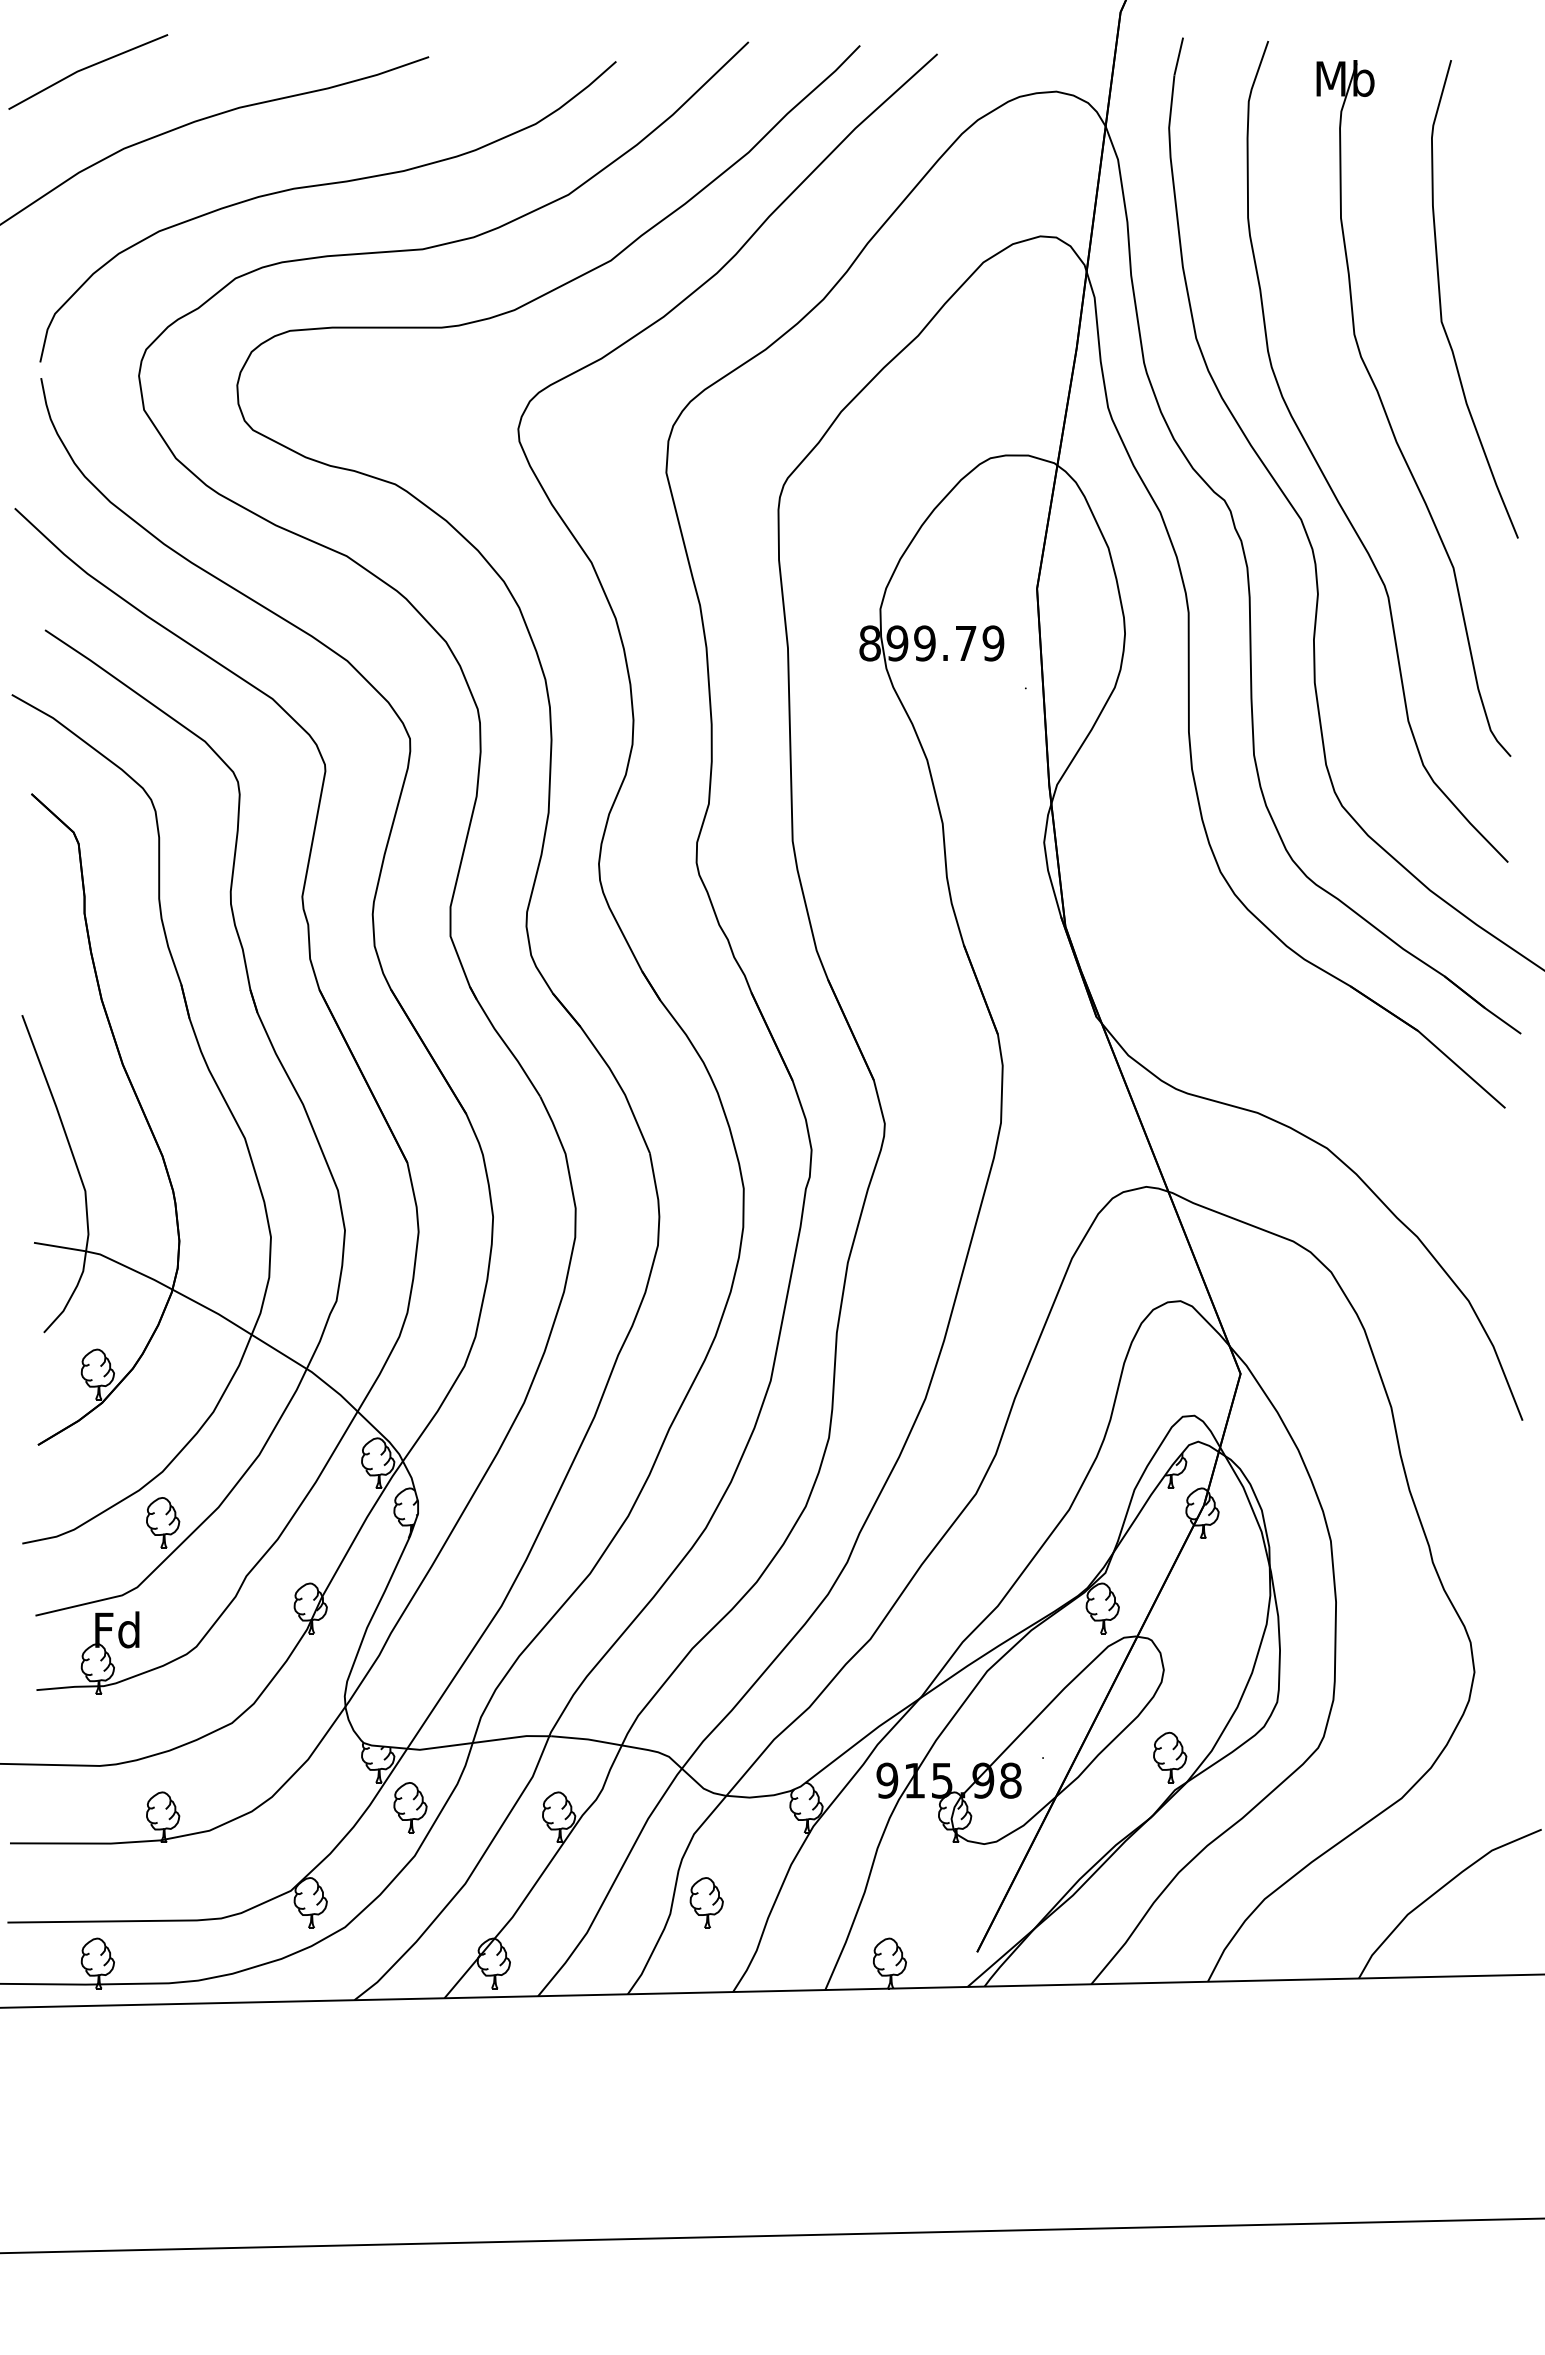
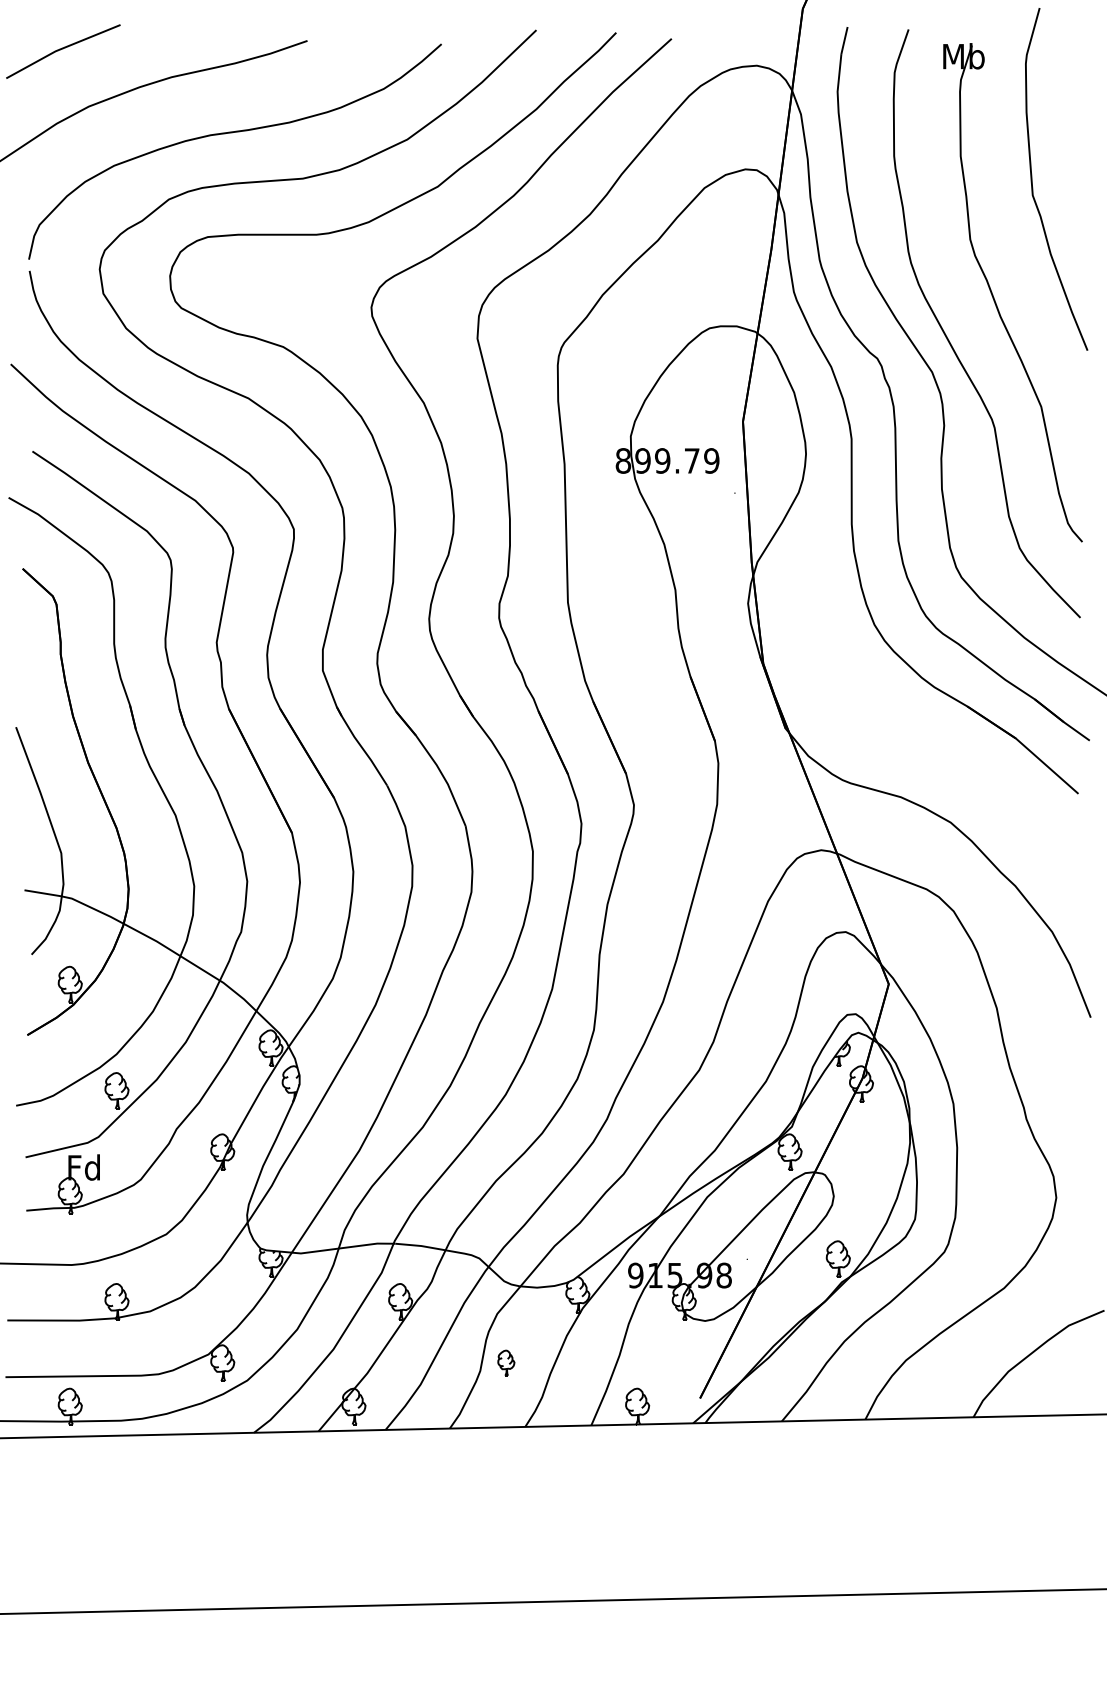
curve: (1441, 303) -> (1032, 182), moved
part: (410, 1807) -> (294, 1294), removed
part: (706, 1902) -> (506, 1362), size x0.7

